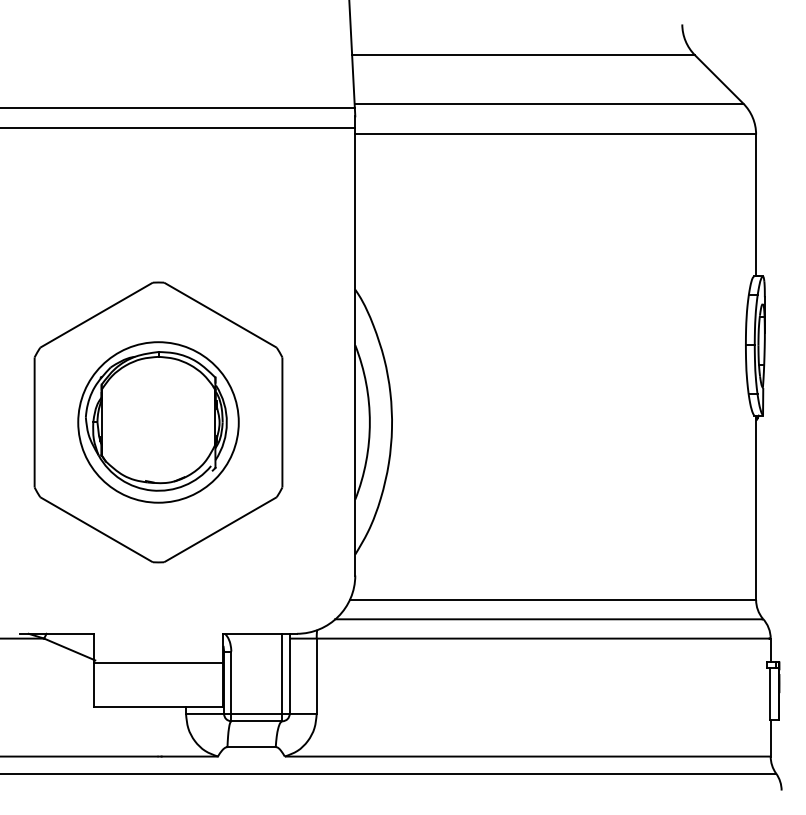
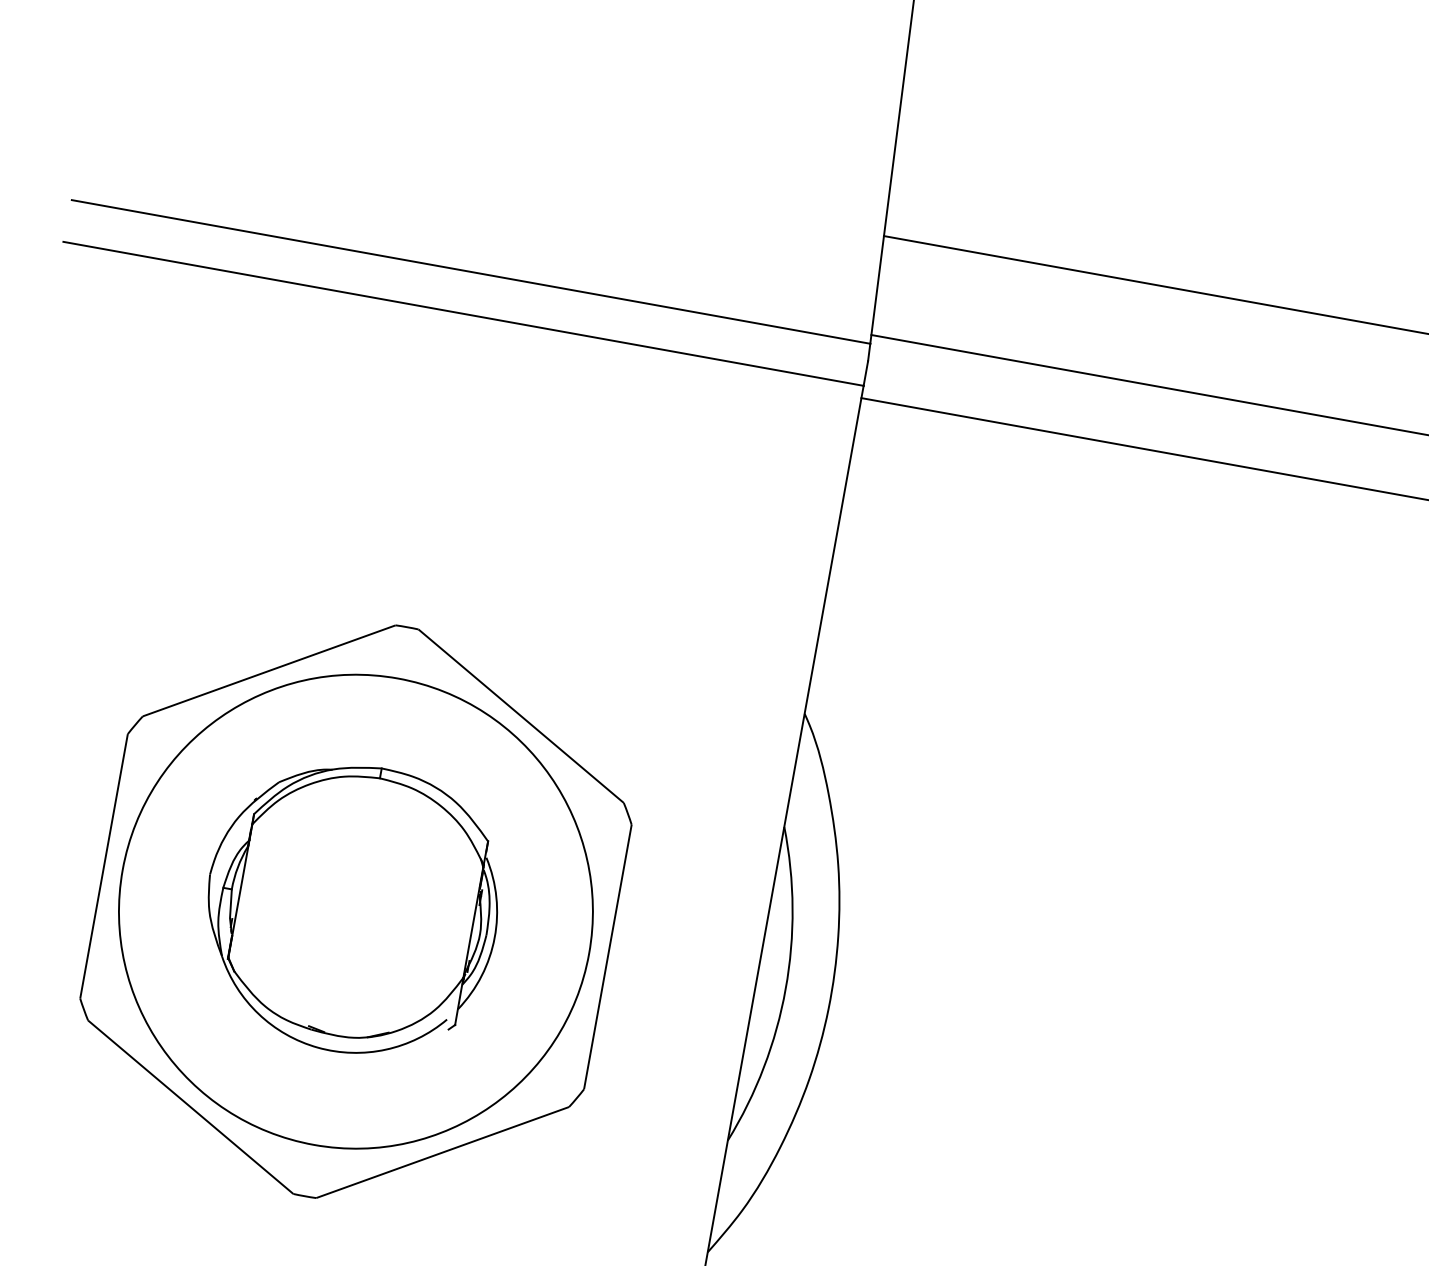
circle: (158, 422) -> (355, 911), size x1.43

